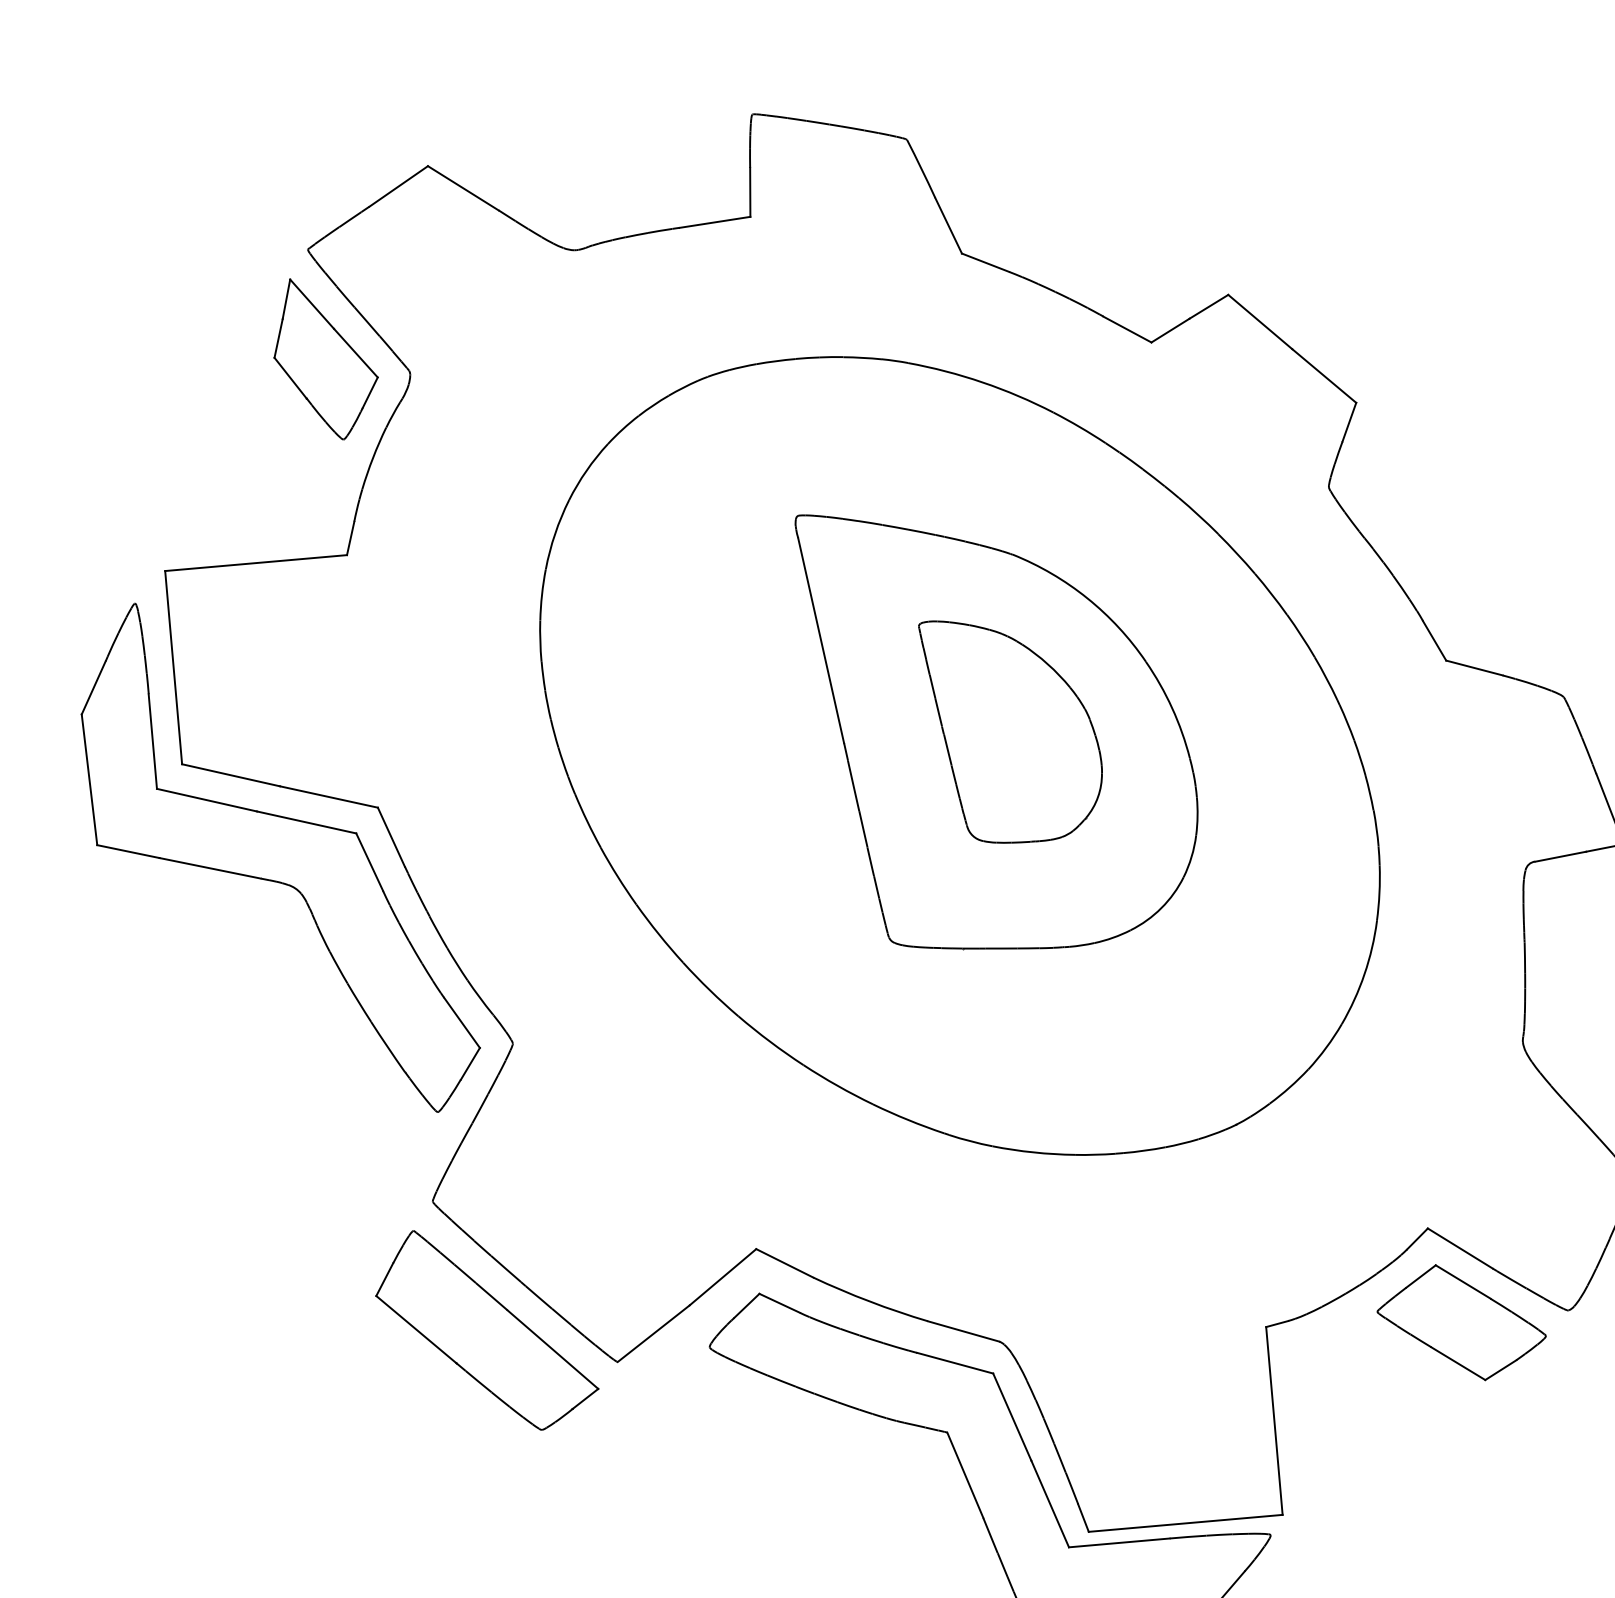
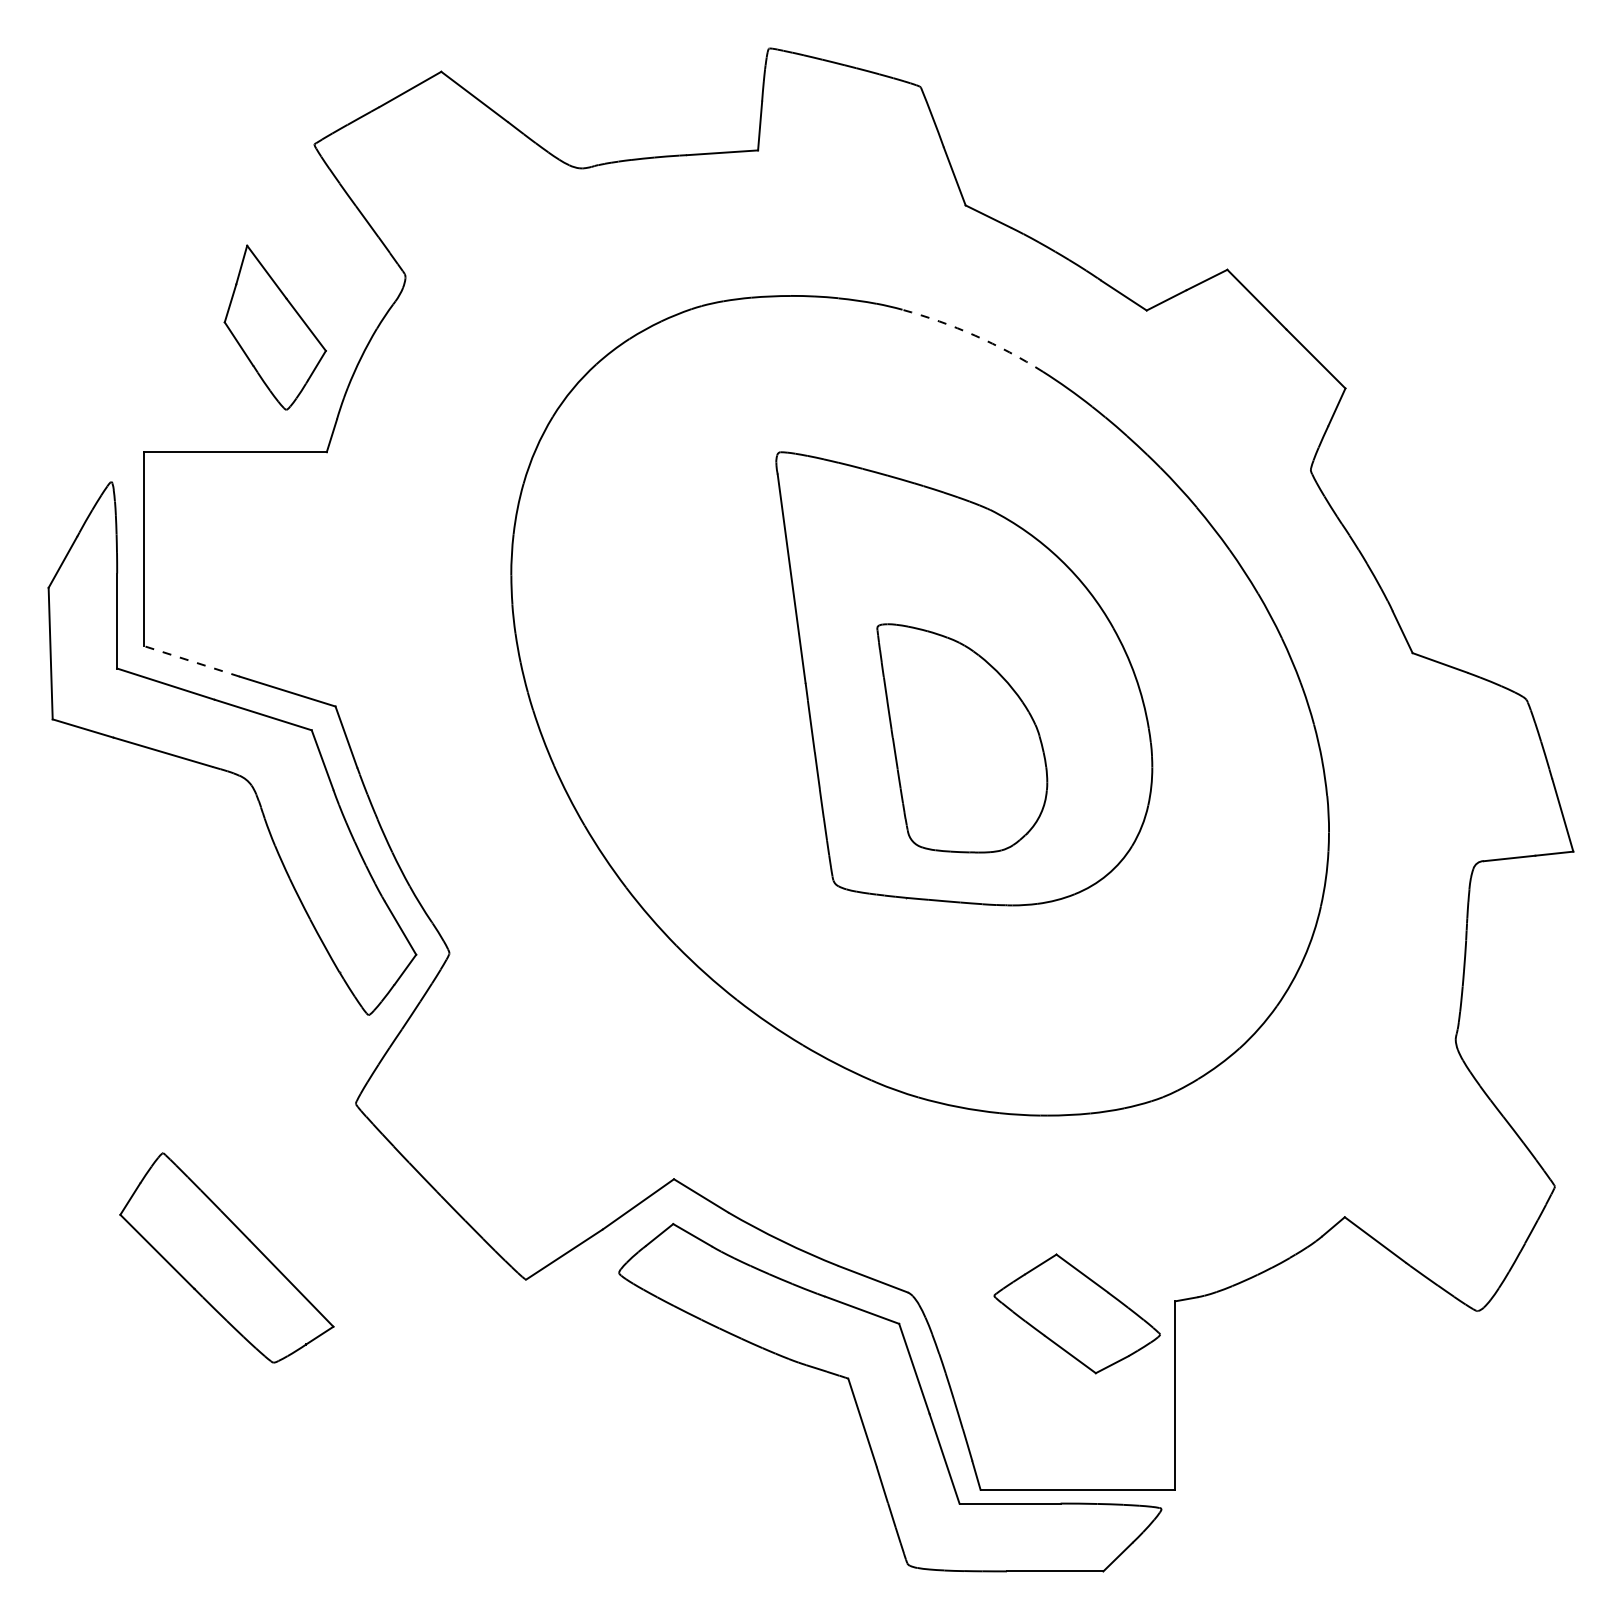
part: (324, 358) -> (274, 327), moved
arc: (983, 382) -> (975, 335), solid -> dashed
part: (1013, 728) -> (962, 738), moved
line: (230, 775) -> (191, 661), solid -> dashed
part: (1460, 1322) -> (1076, 1313), moved
part: (485, 1329) -> (226, 1257), moved

